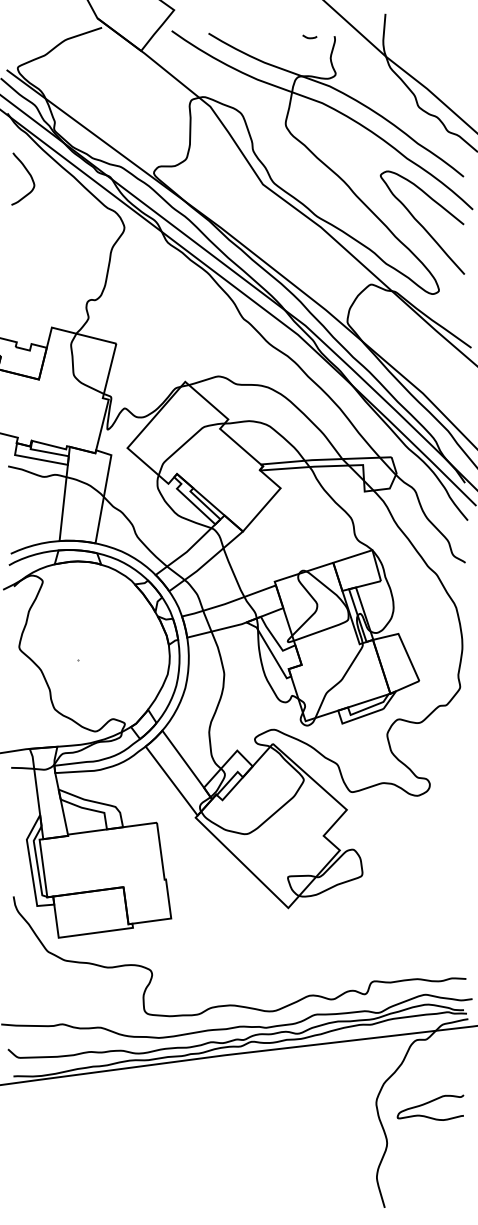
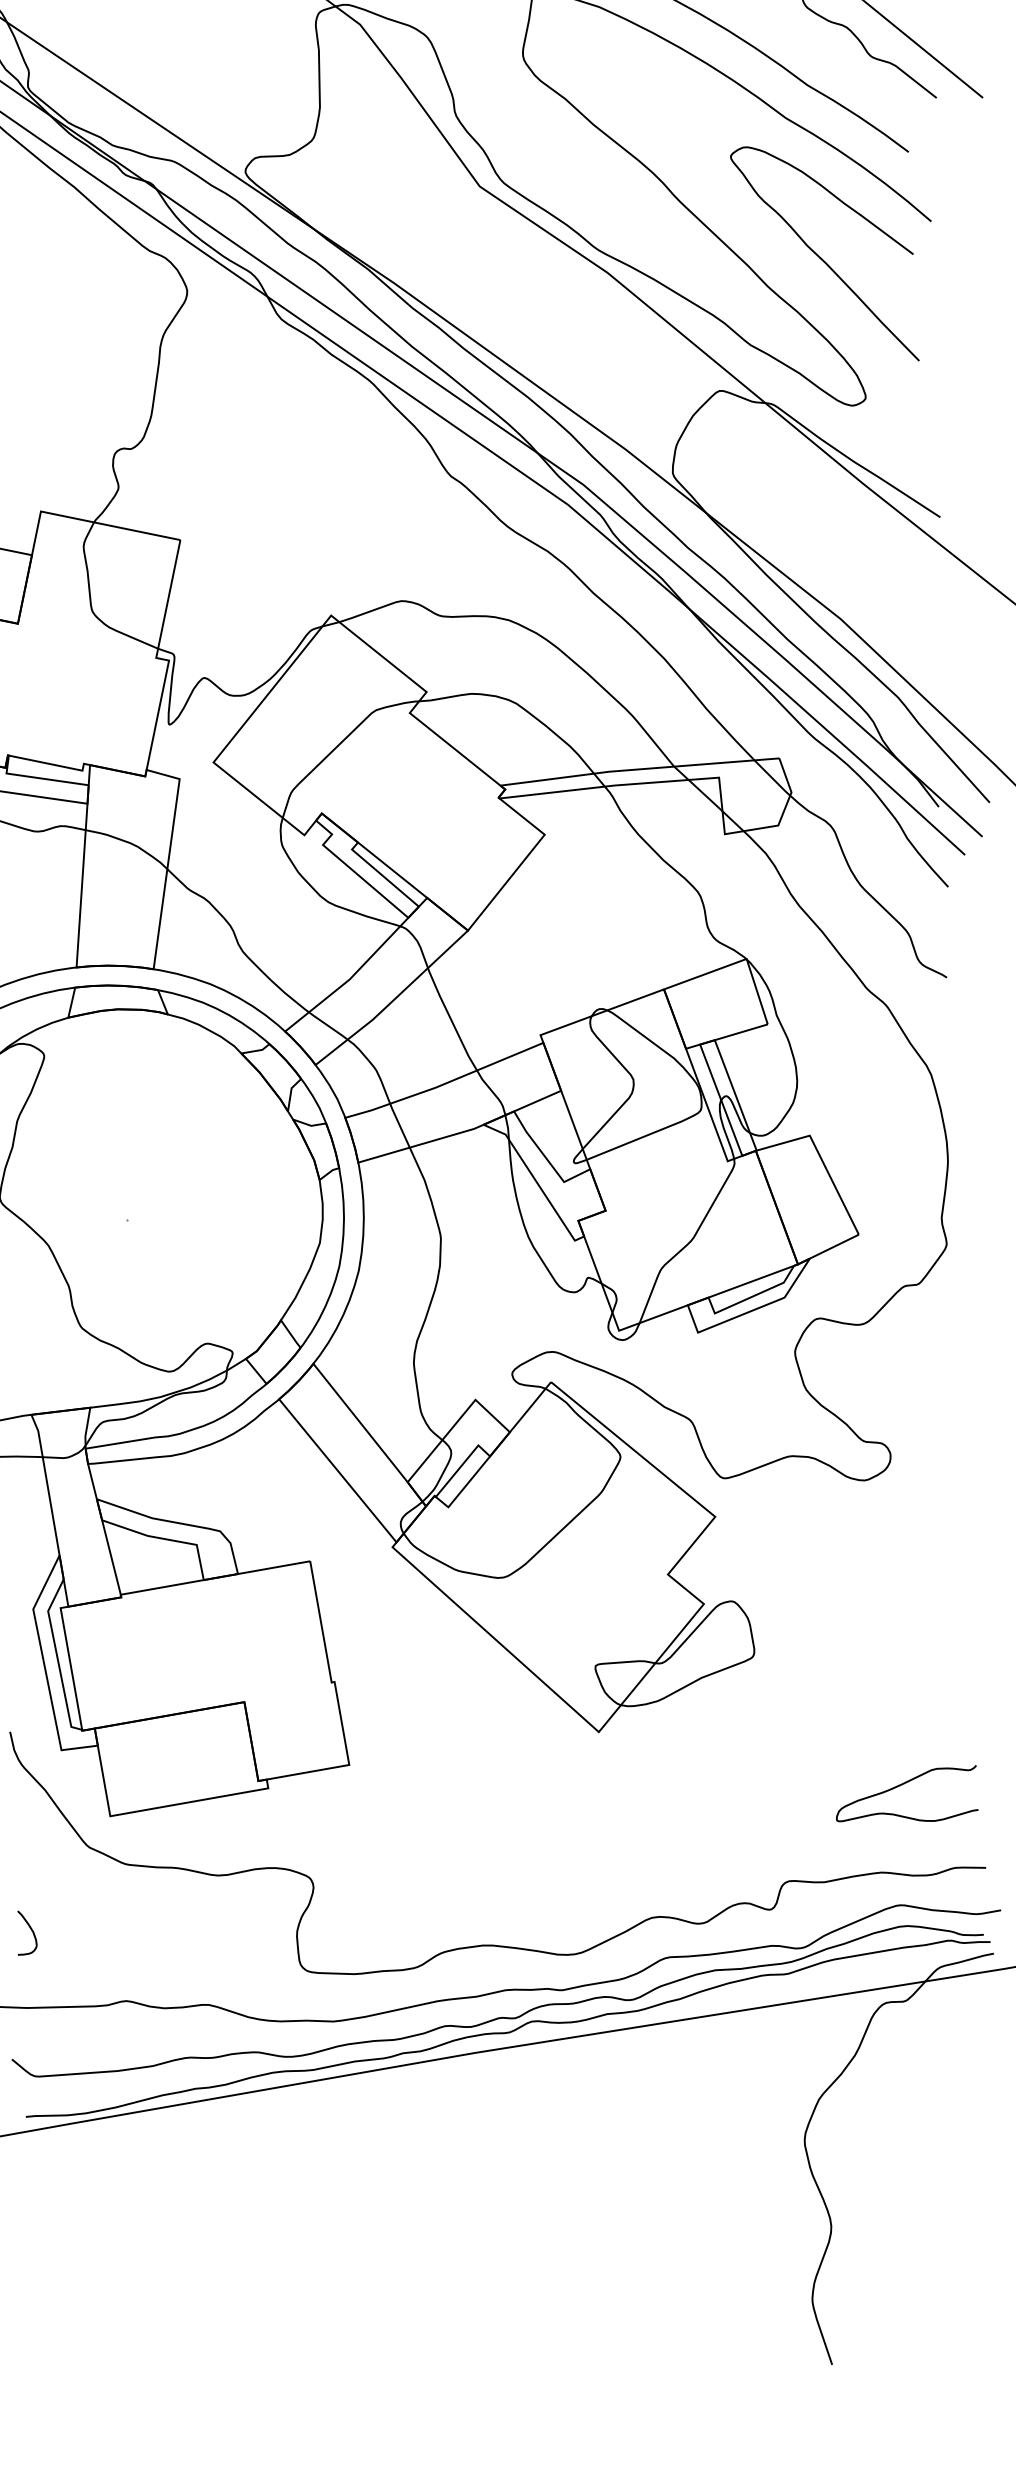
curve: (19, 990) -> (31, 1932), added
curve: (429, 1103) -> (903, 1786), moved

